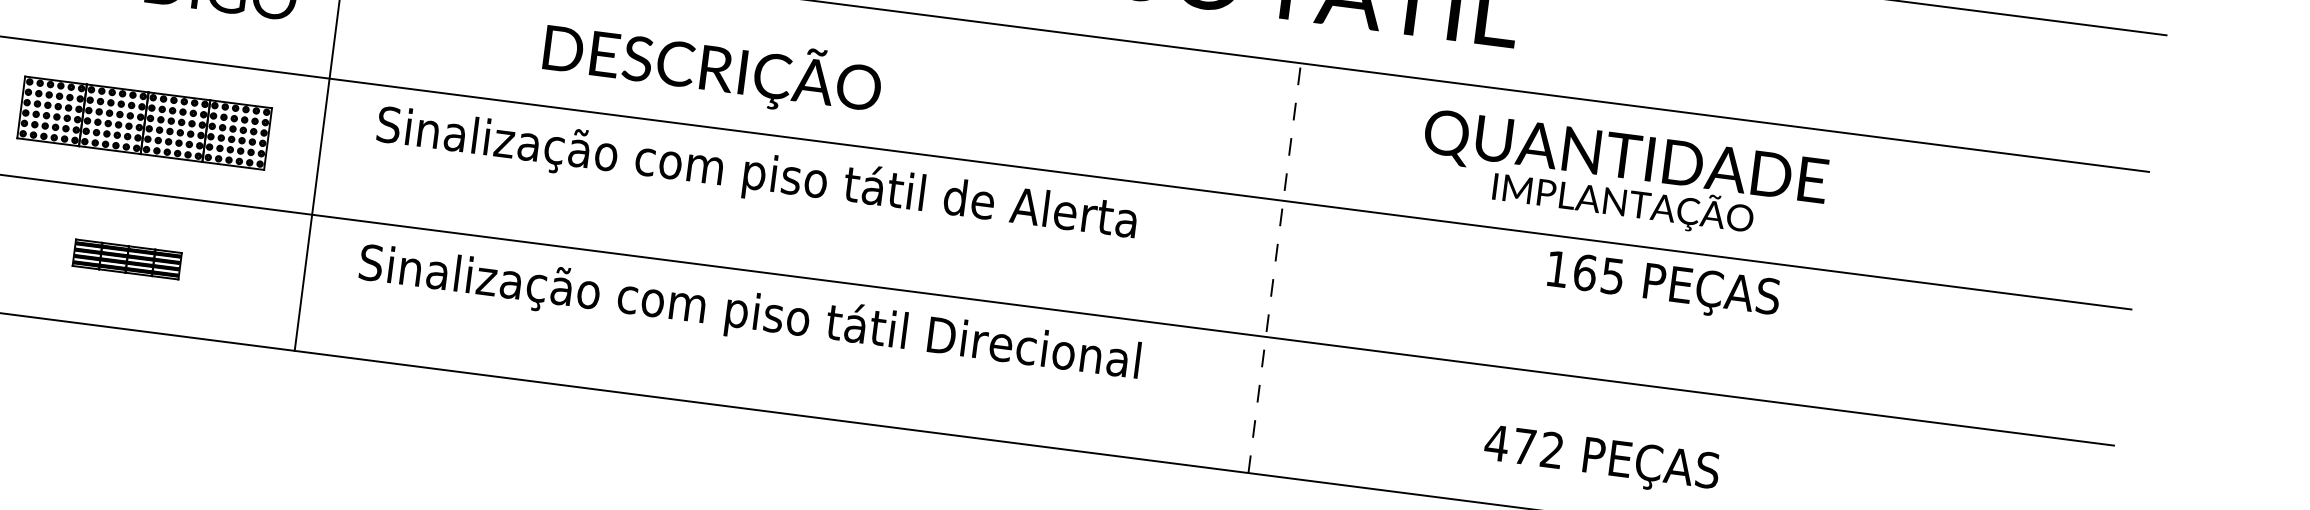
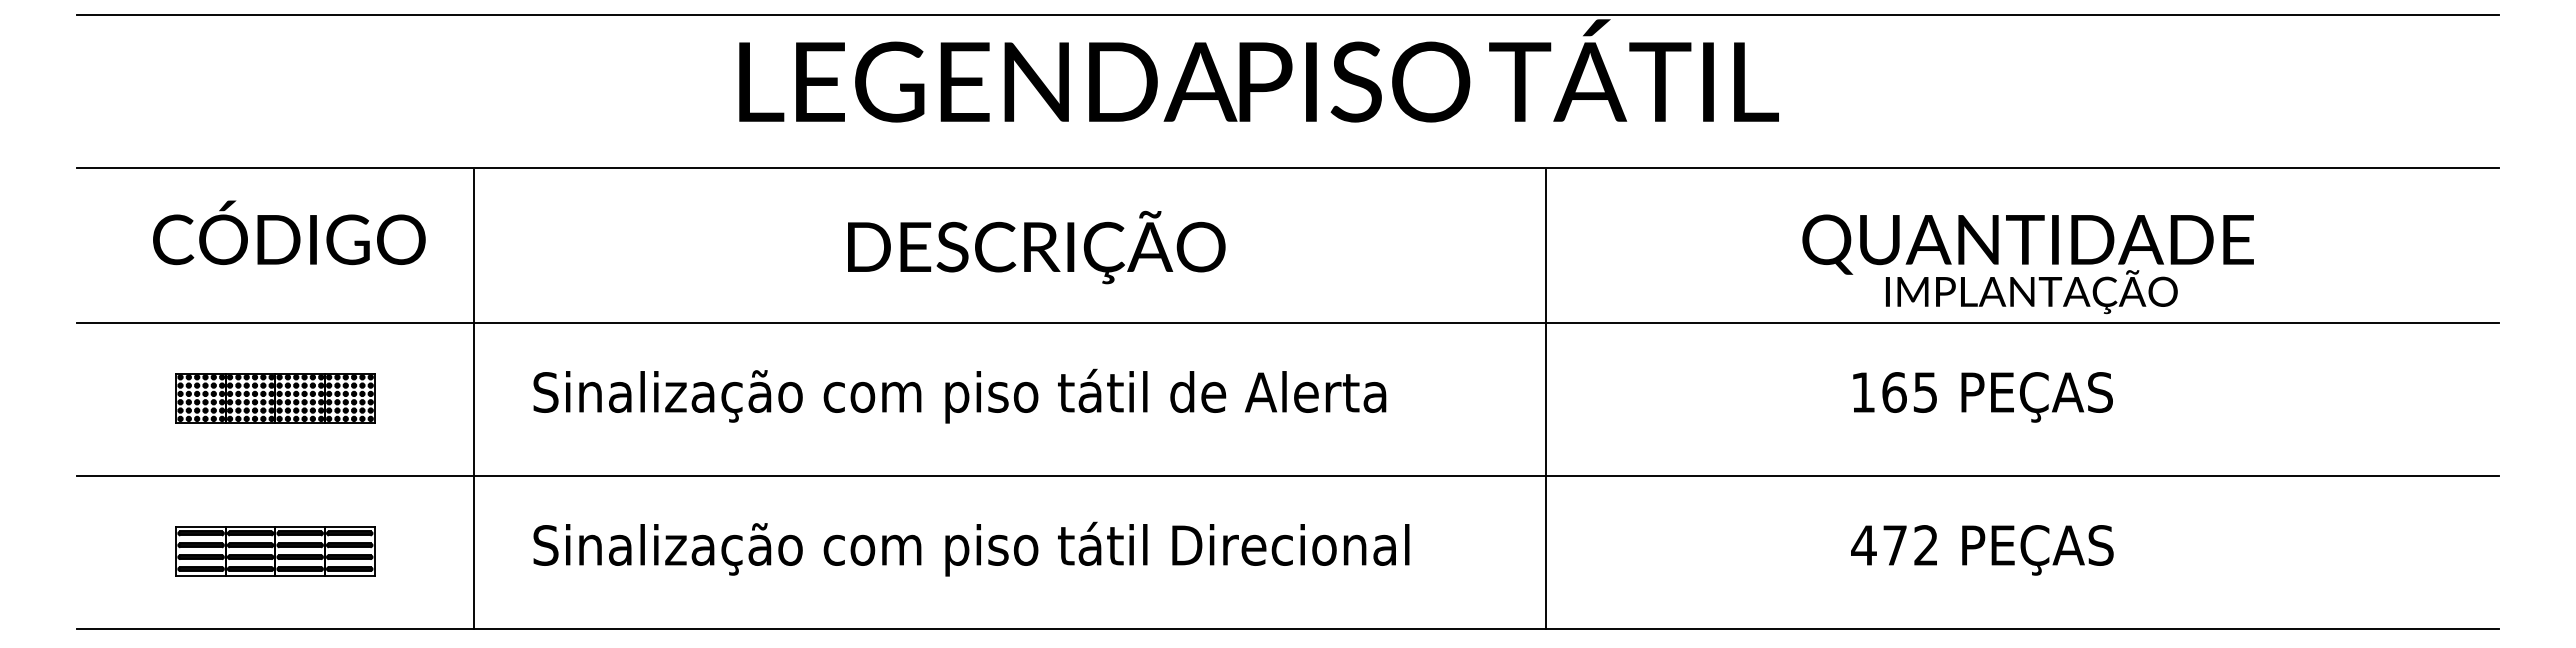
text: (712, 68) -> (1036, 247), moved
part: (144, 123) -> (275, 398), size x0.71
text: (756, 174) -> (959, 395), moved
text: (1622, 178) -> (2027, 264), moved
part: (127, 259) -> (275, 551), size x1.67
line: (1274, 268) -> (1545, 398), dashed -> solid
text: (1662, 287) -> (1982, 397), moved
text: (749, 314) -> (971, 548), moved
text: (1601, 461) -> (1982, 550), moved

